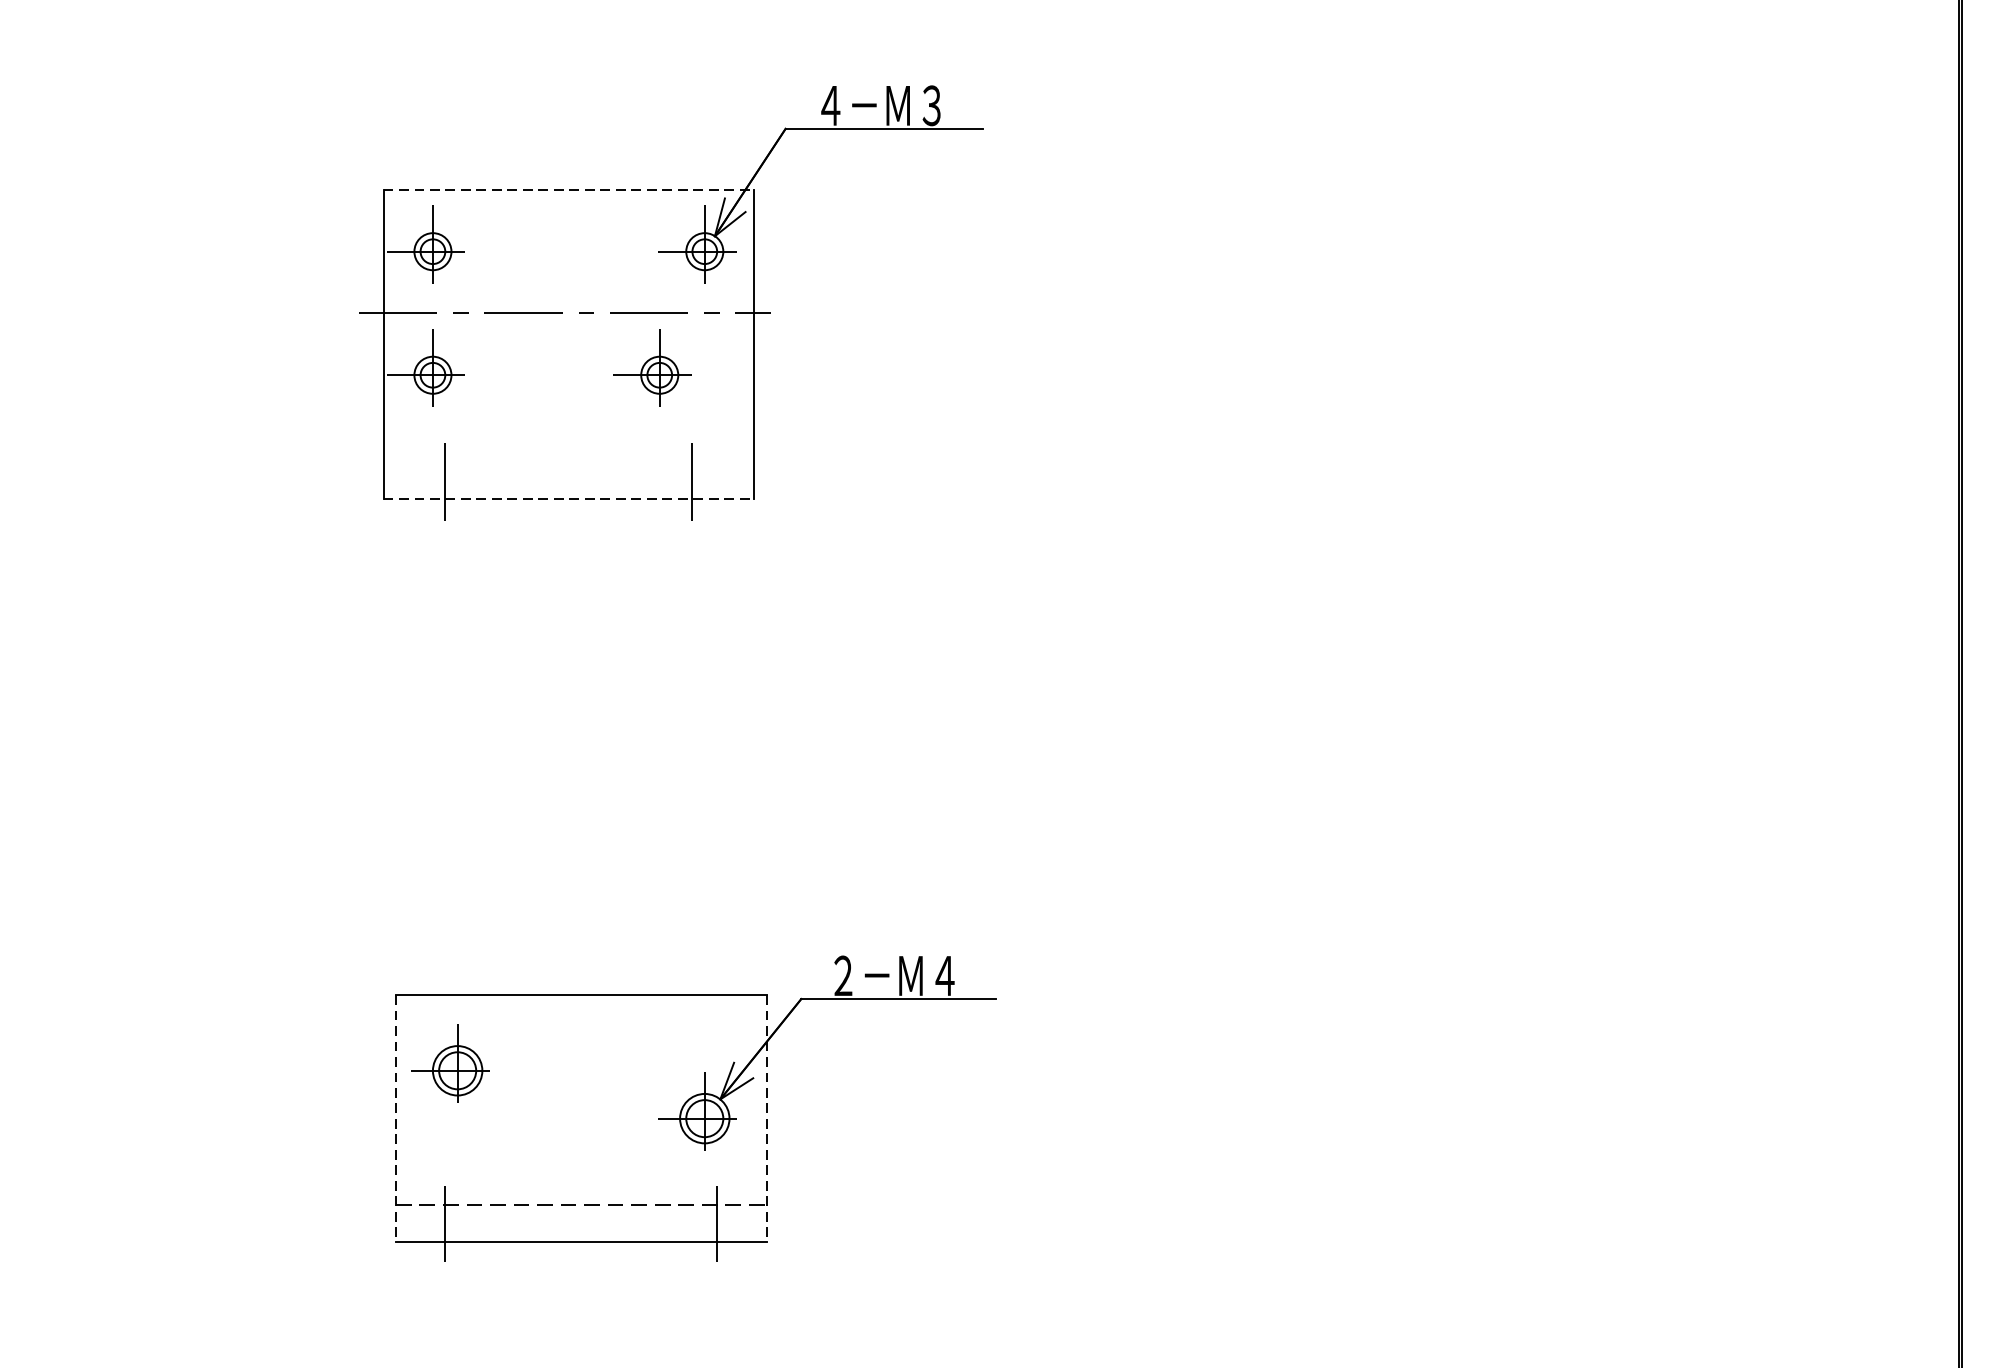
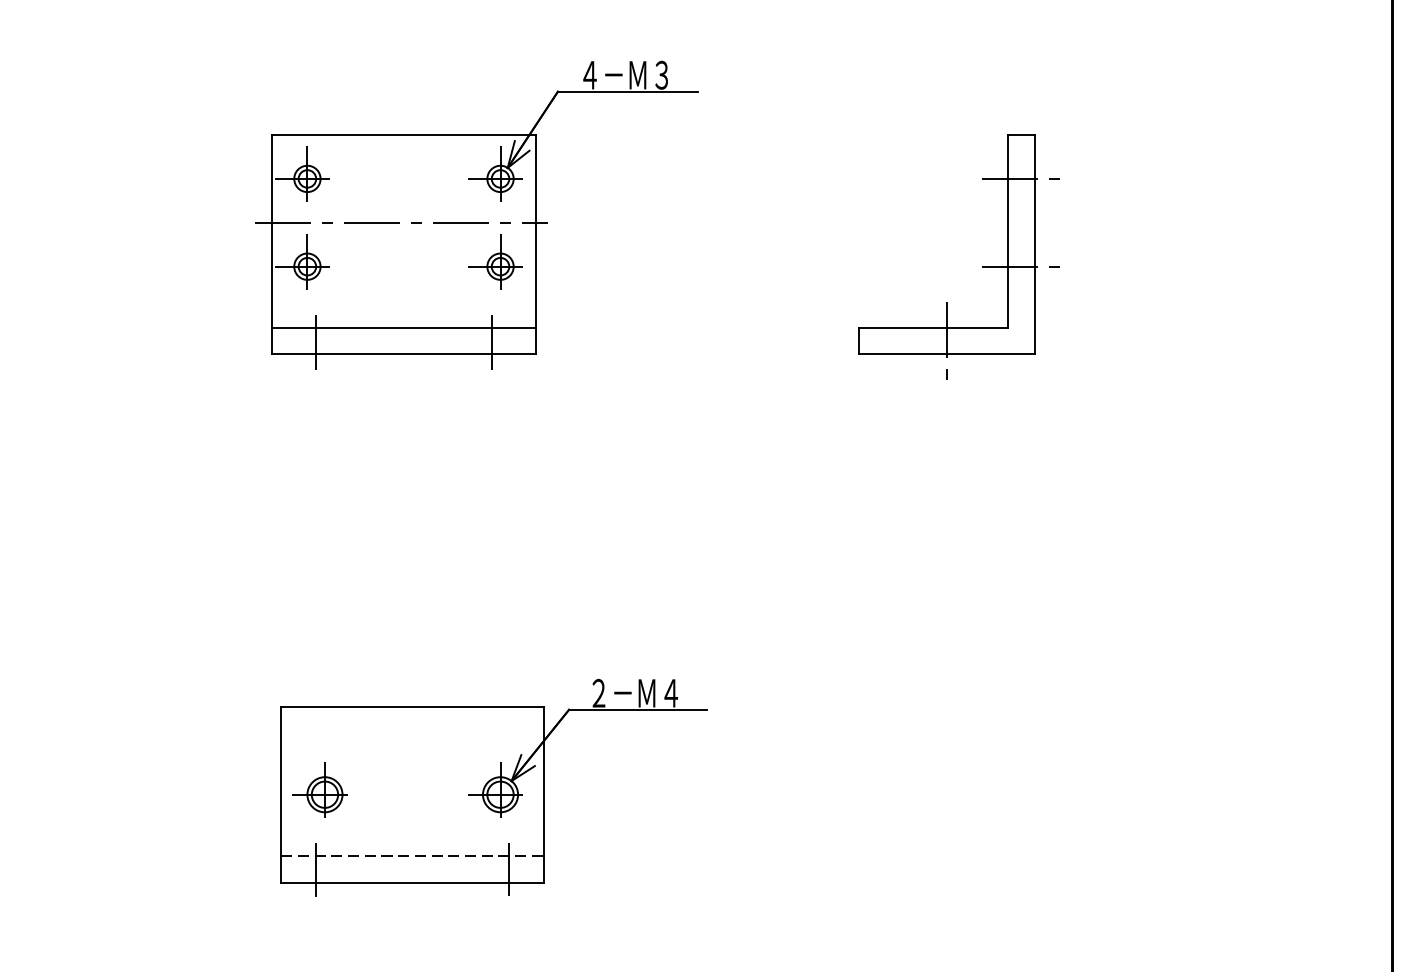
line: (568, 190) -> (403, 135), dashed -> solid
part: (652, 367) -> (495, 261), moved
part: (1383, 374) -> (982, 266), added
line: (568, 462) -> (403, 328), added
line: (568, 498) -> (403, 354), dashed -> solid
part: (449, 1063) -> (319, 789), moved
line: (396, 1118) -> (281, 794), dashed -> solid
line: (766, 1118) -> (544, 794), dashed -> solid

